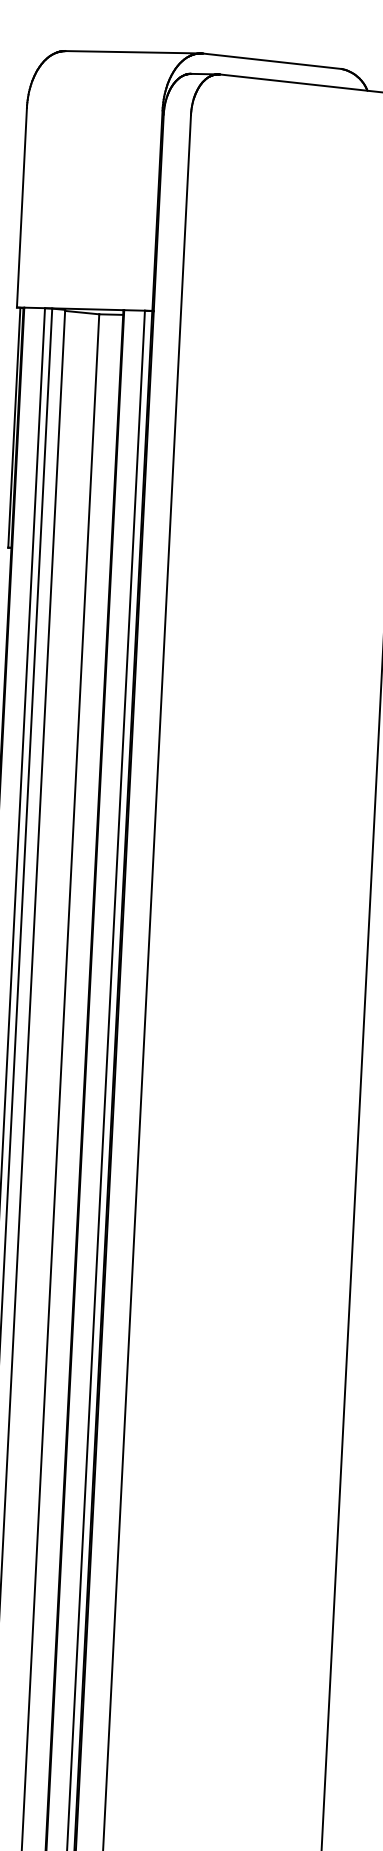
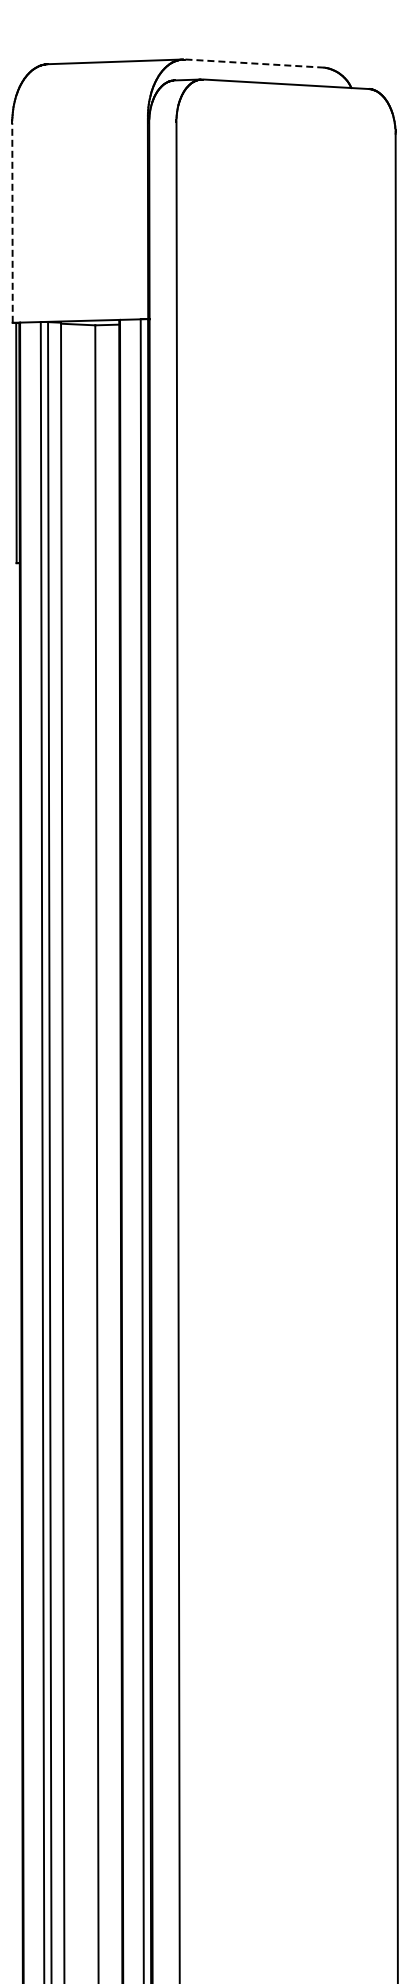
line: (272, 61) -> (255, 63), solid -> dashed
line: (21, 207) -> (12, 222), solid -> dashed

